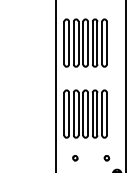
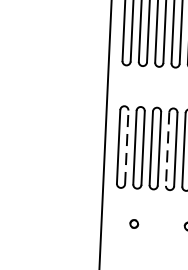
line: (69, 113) -> (127, 146), solid -> dashed
line: (92, 114) -> (167, 149), solid -> dashed

